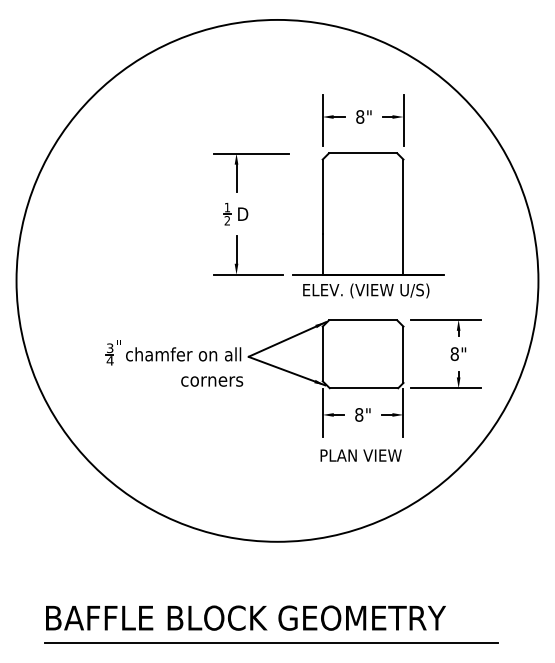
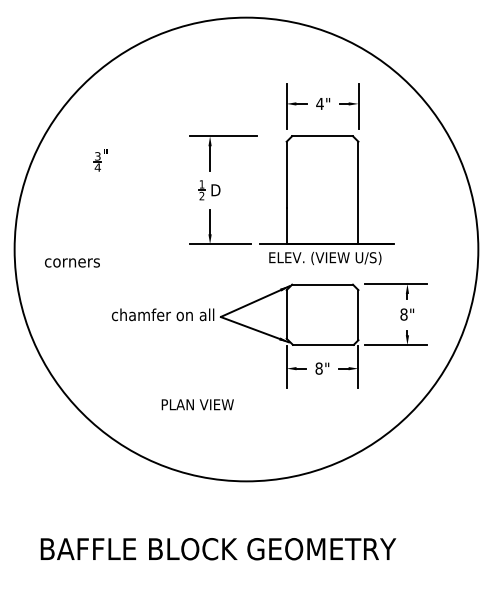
text: (359, 116) -> (319, 103), 8" -> 4"
part: (113, 352) -> (100, 160), moved
text: (212, 381) -> (72, 262), moved
text: (360, 455) -> (197, 404), moved
line: (270, 643) -> (240, 571), removed

